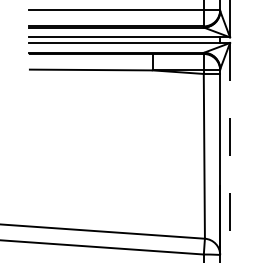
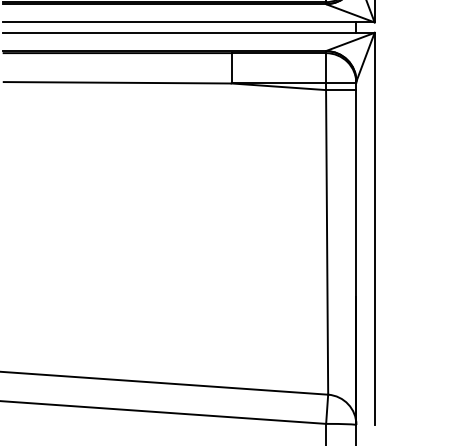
line: (230, 149) -> (375, 229), dashed -> solid

